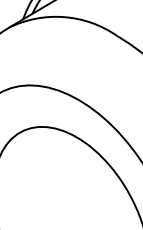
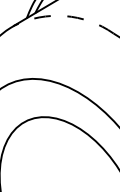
arc: (64, 17) -> (65, 16), solid -> dashed

